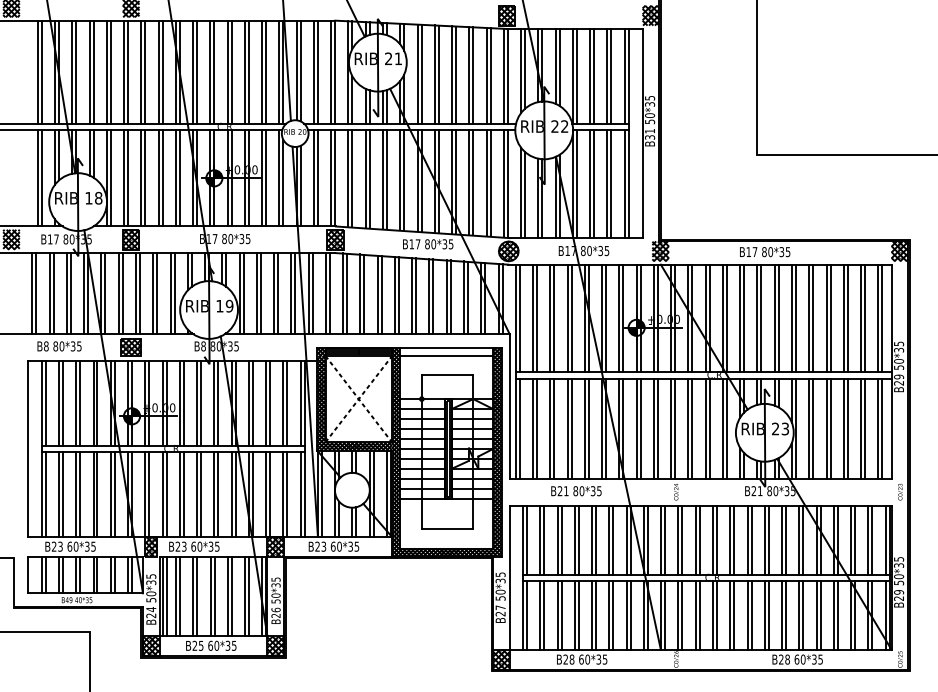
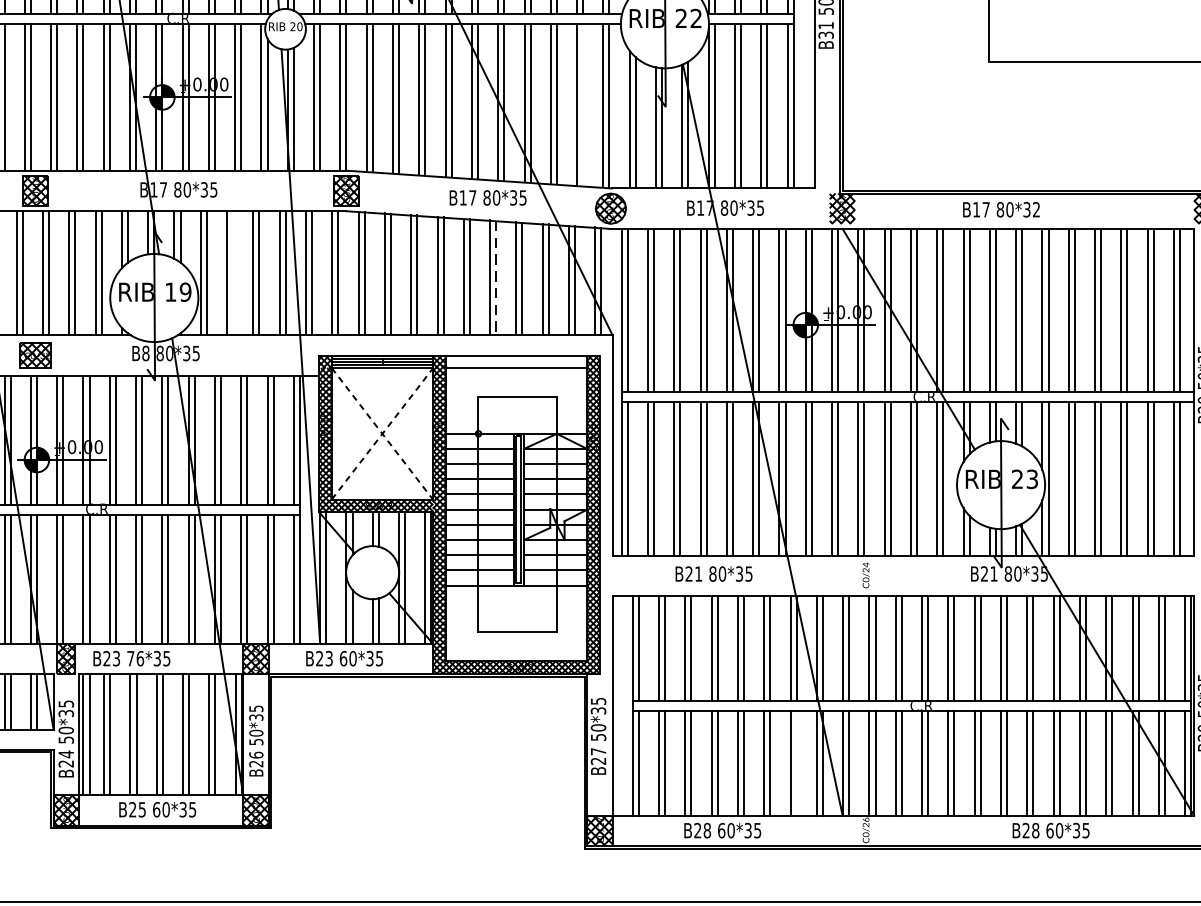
line: (490, 183) -> (583, 105), removed
text: (787, 252) -> (1035, 210), 80*35 -> 80*32
line: (260, 293) -> (232, 272), removed
line: (433, 296) -> (496, 277), solid -> dashed
text: (196, 546) -> (135, 658), 60*35 -> 76*35
line: (630, 615) -> (796, 763), removed

